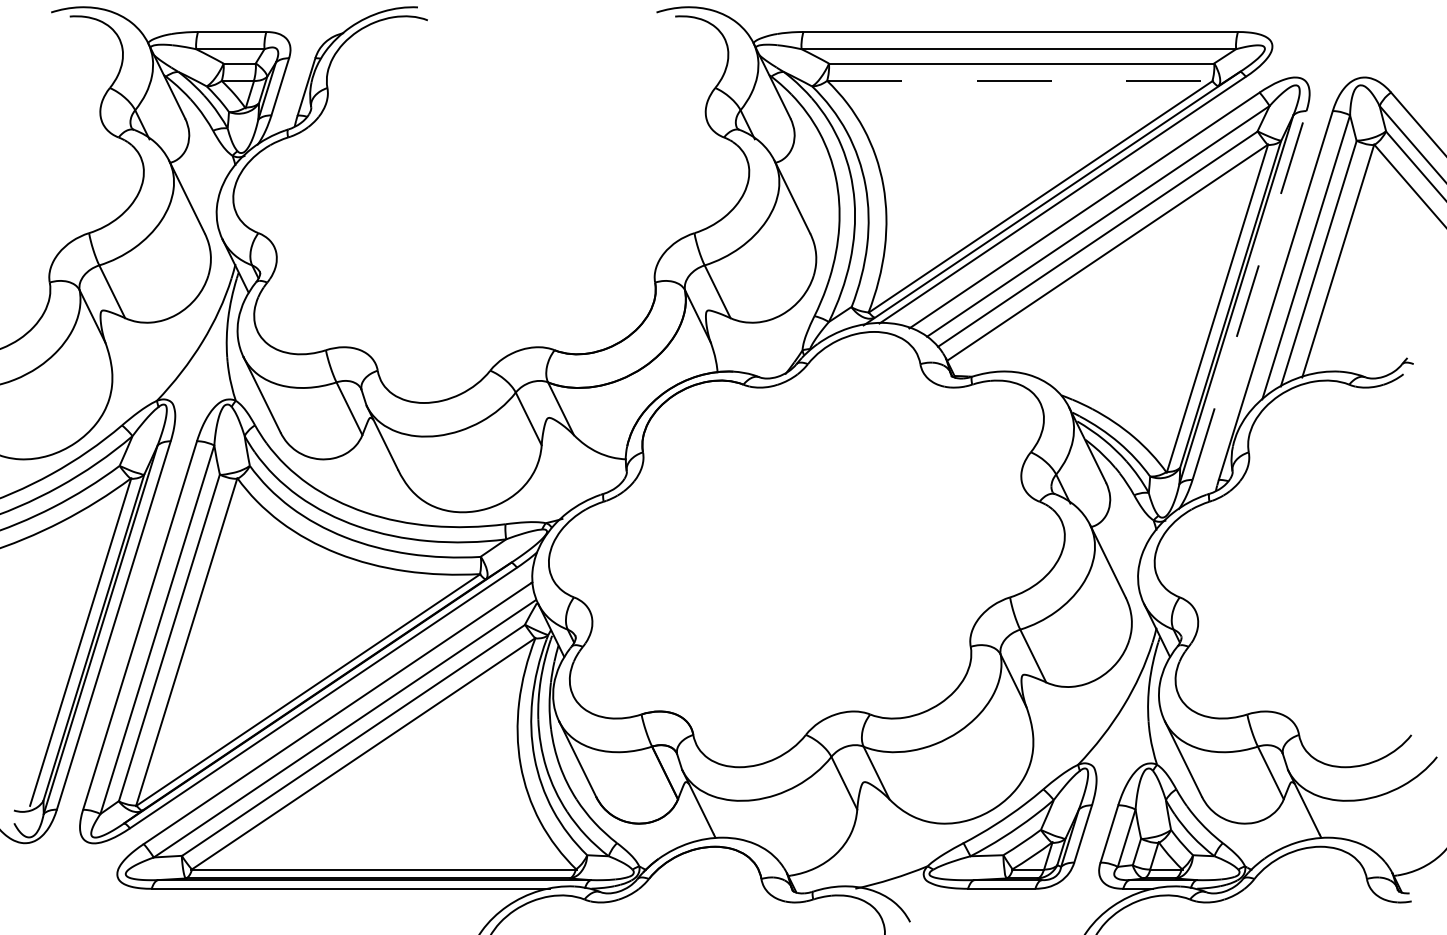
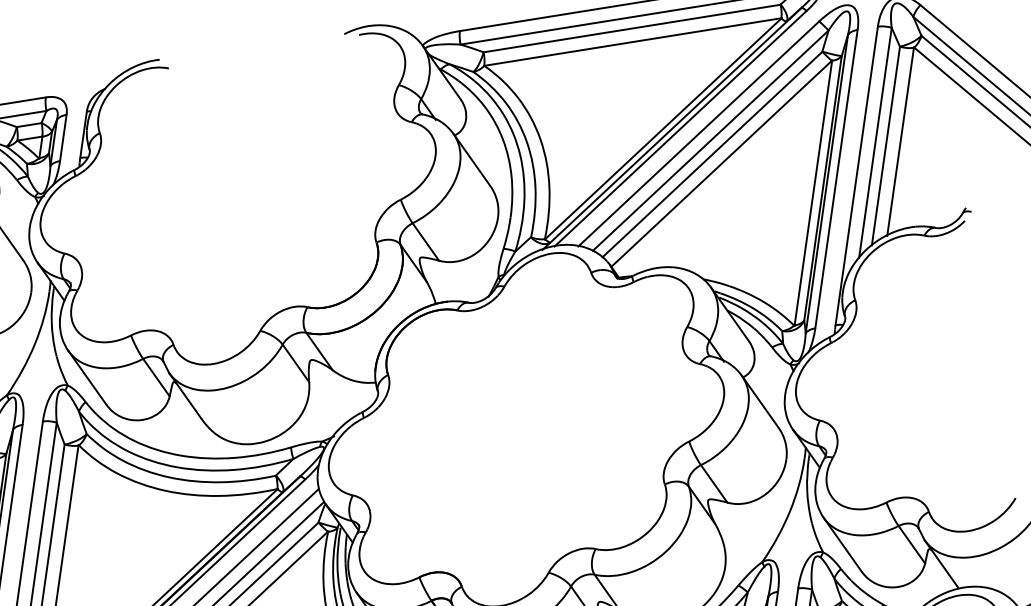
line: (1020, 80) -> (633, 41), dashed -> solid
line: (1249, 295) -> (836, 179), dashed -> solid

